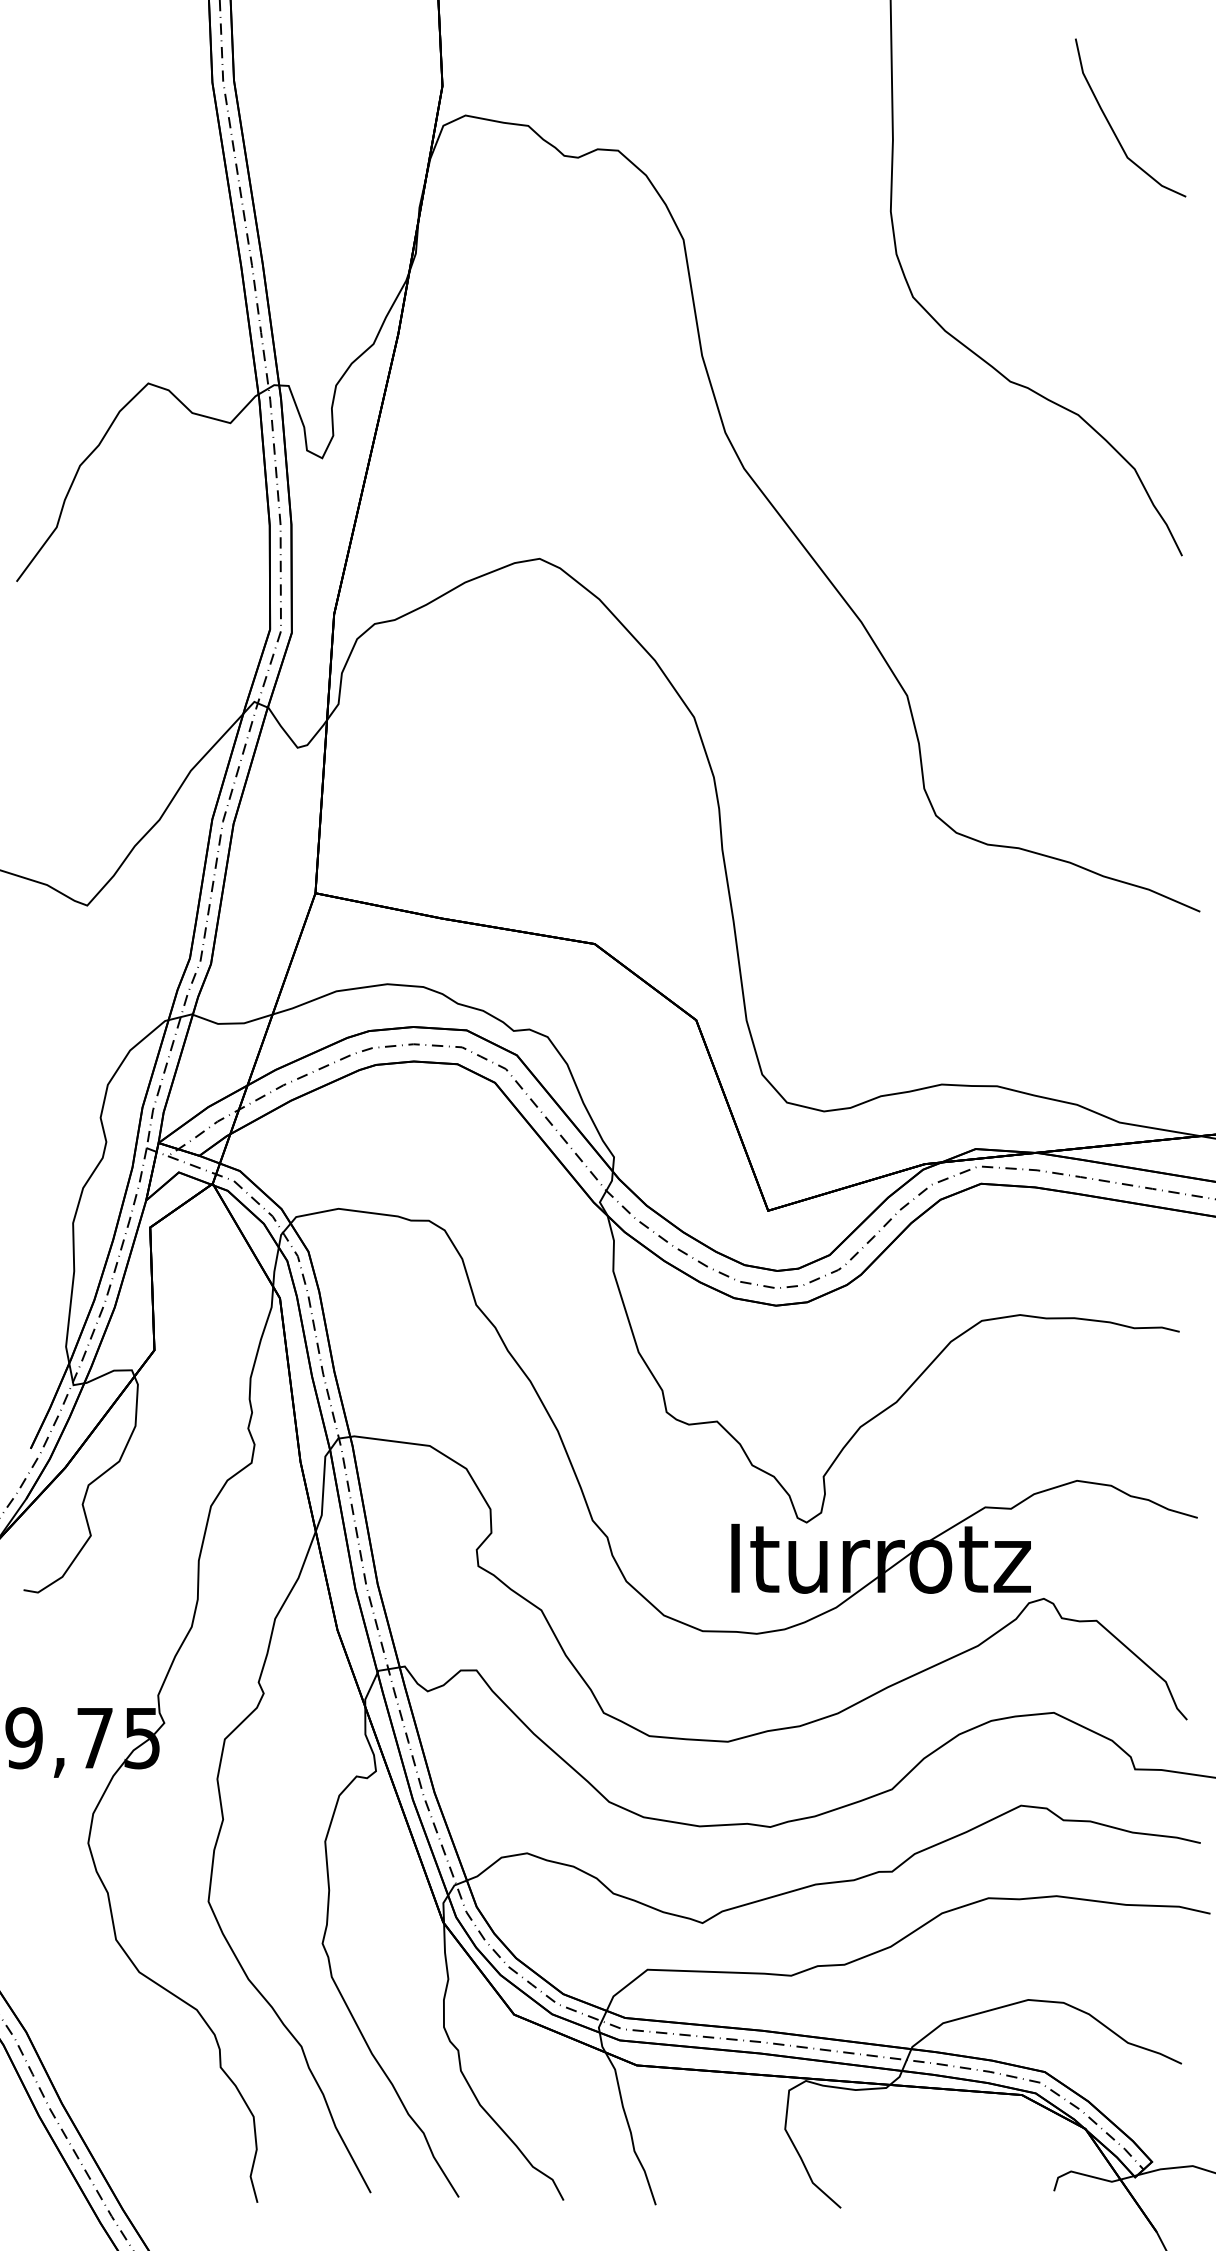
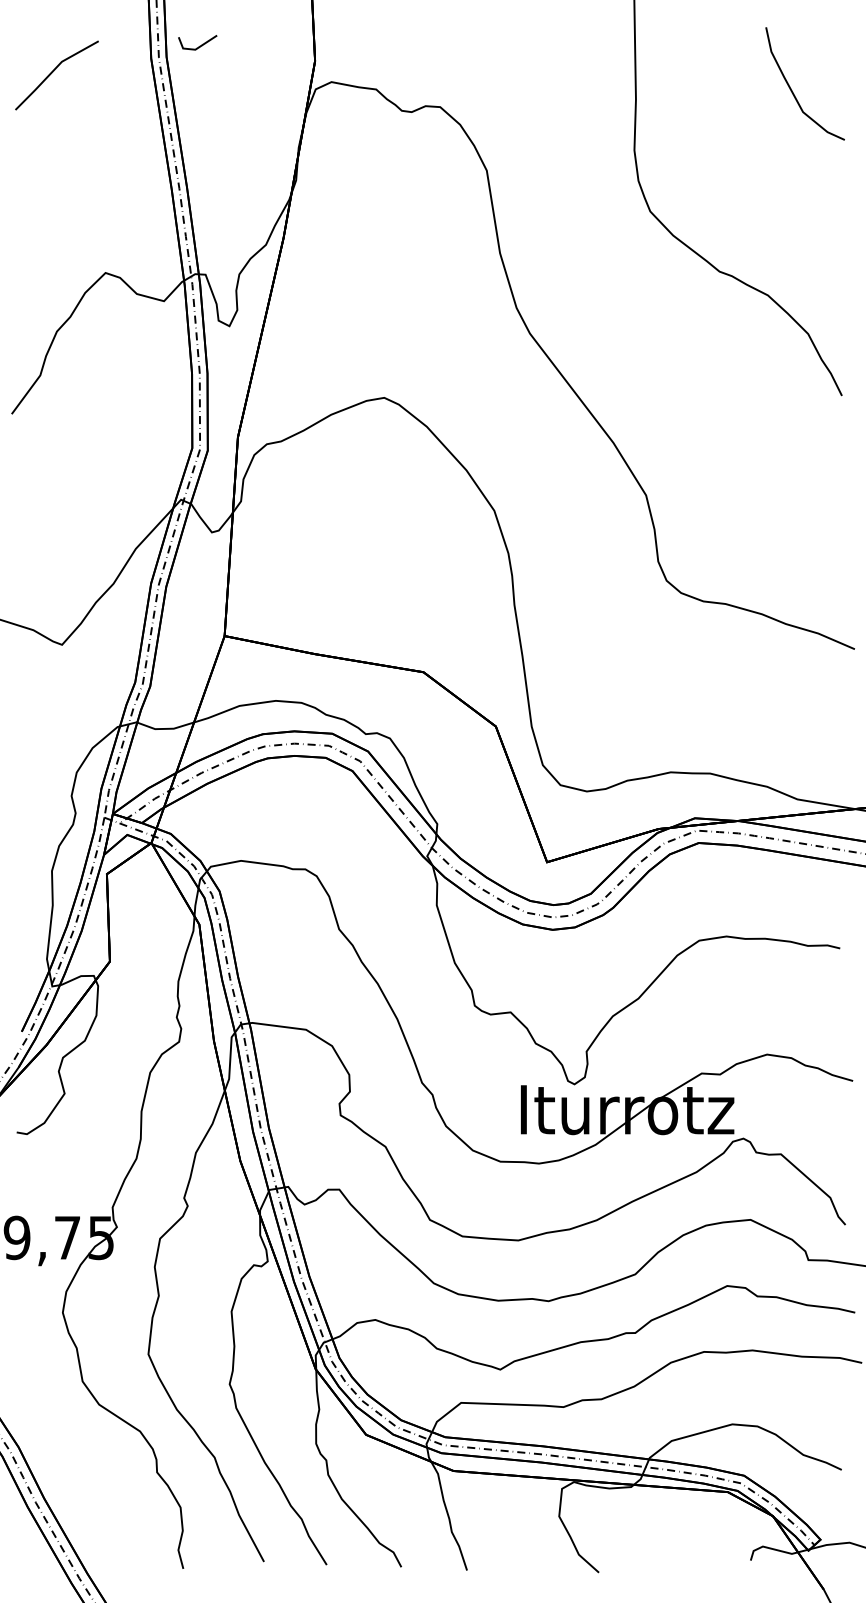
line: (279, 65) -> (199, 46), added
line: (74, 101) -> (52, 72), added

